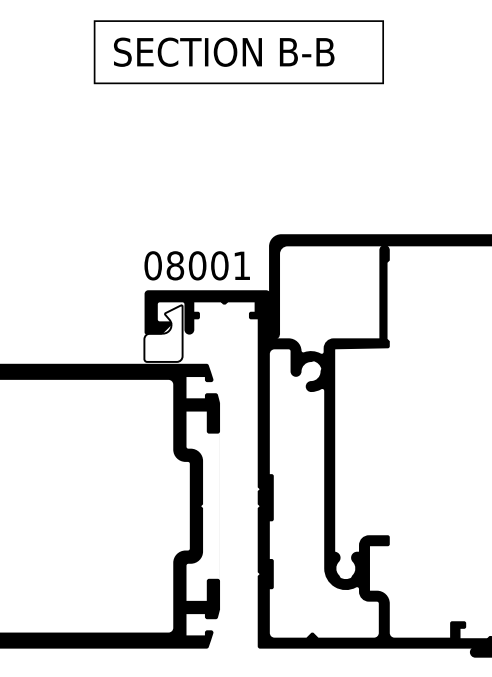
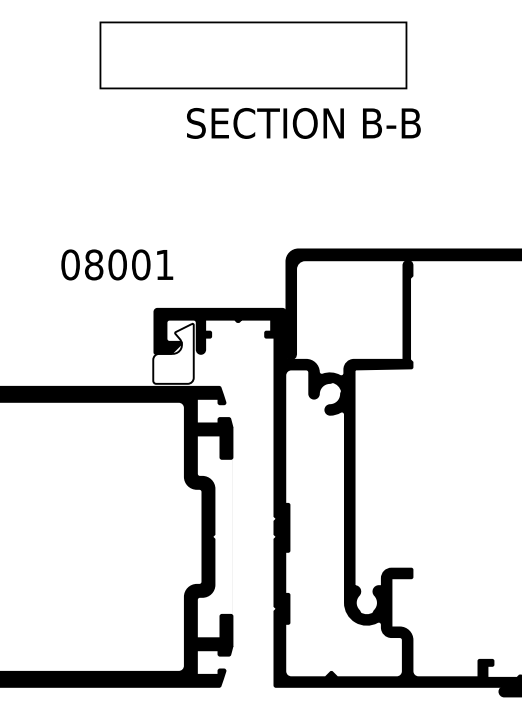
text: (223, 52) -> (303, 123), moved
text: (197, 265) -> (117, 264), moved

